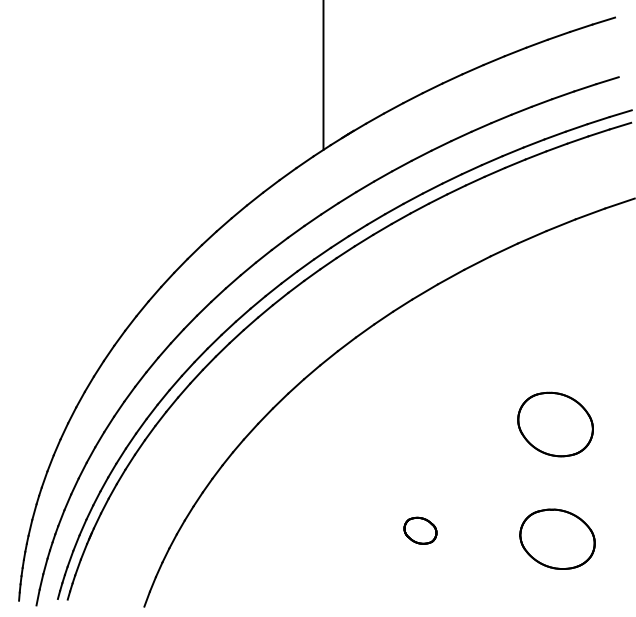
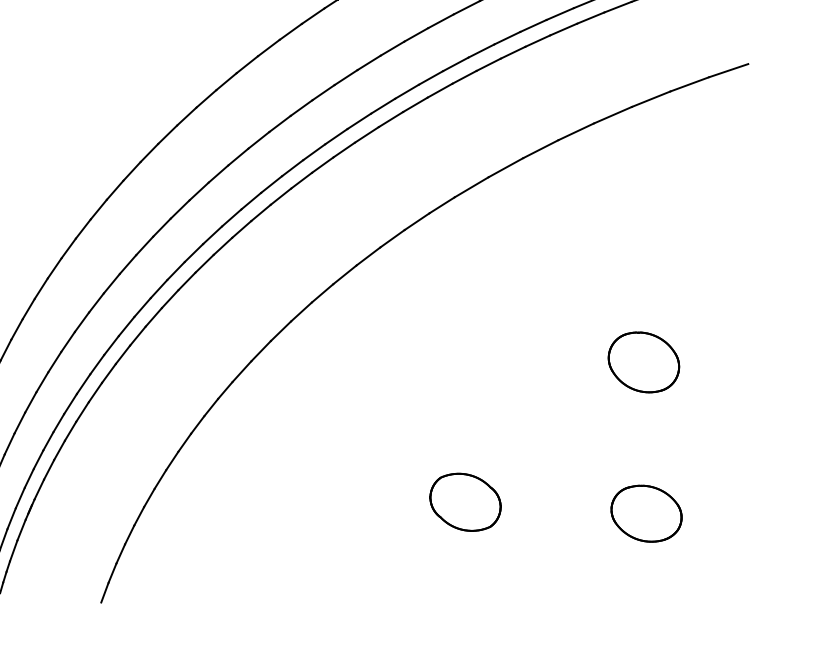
part: (555, 424) -> (643, 362), size x0.71
part: (420, 530) -> (465, 502), size x1.67
part: (557, 539) -> (646, 513), size x0.71

